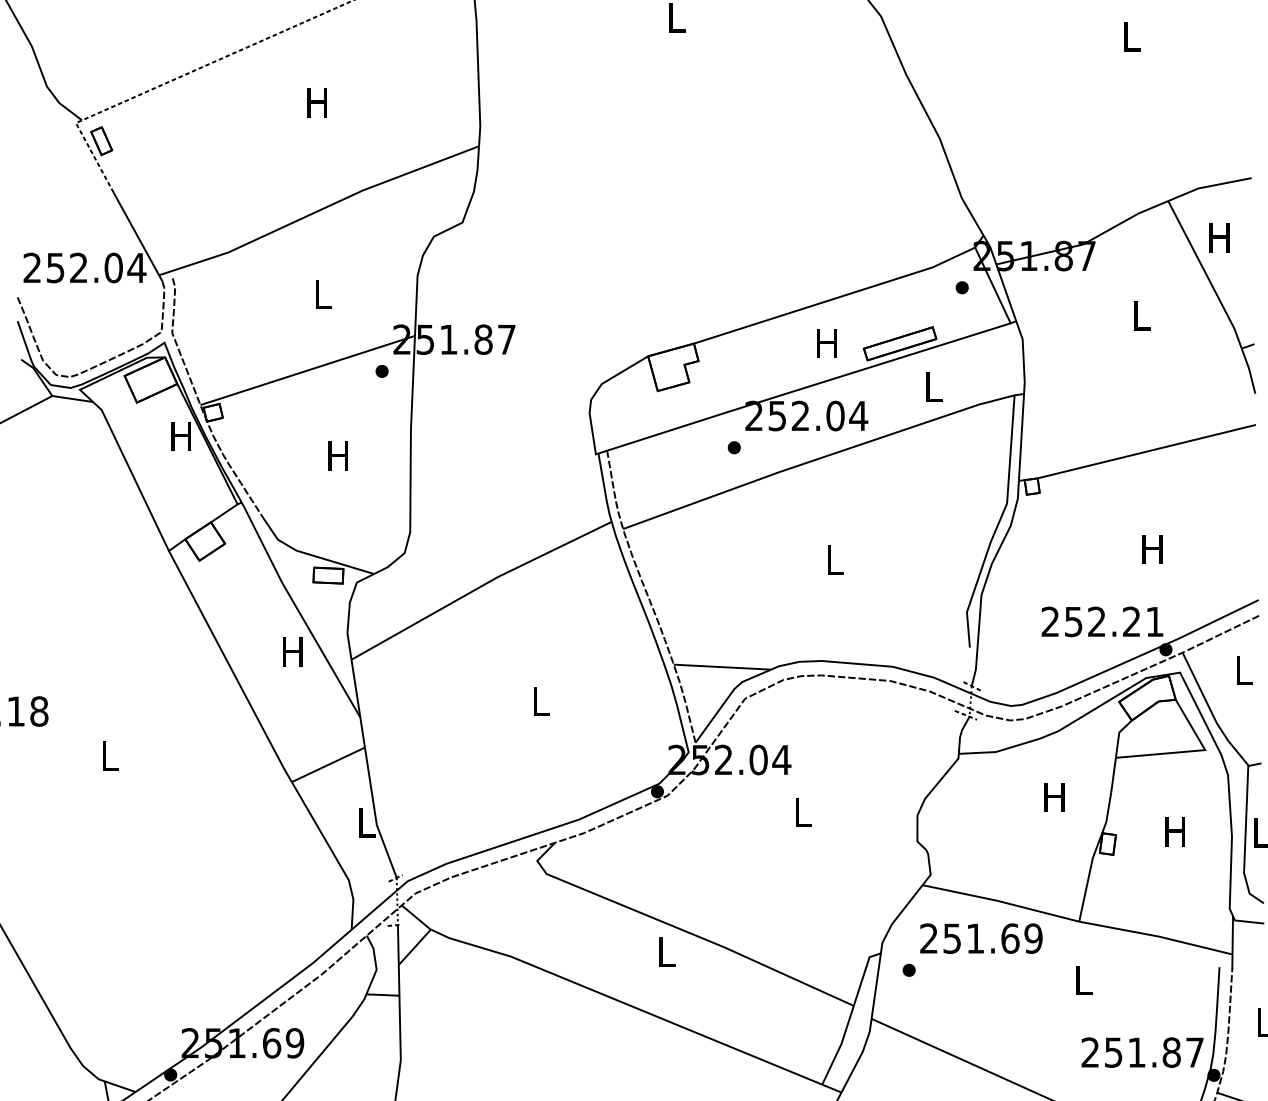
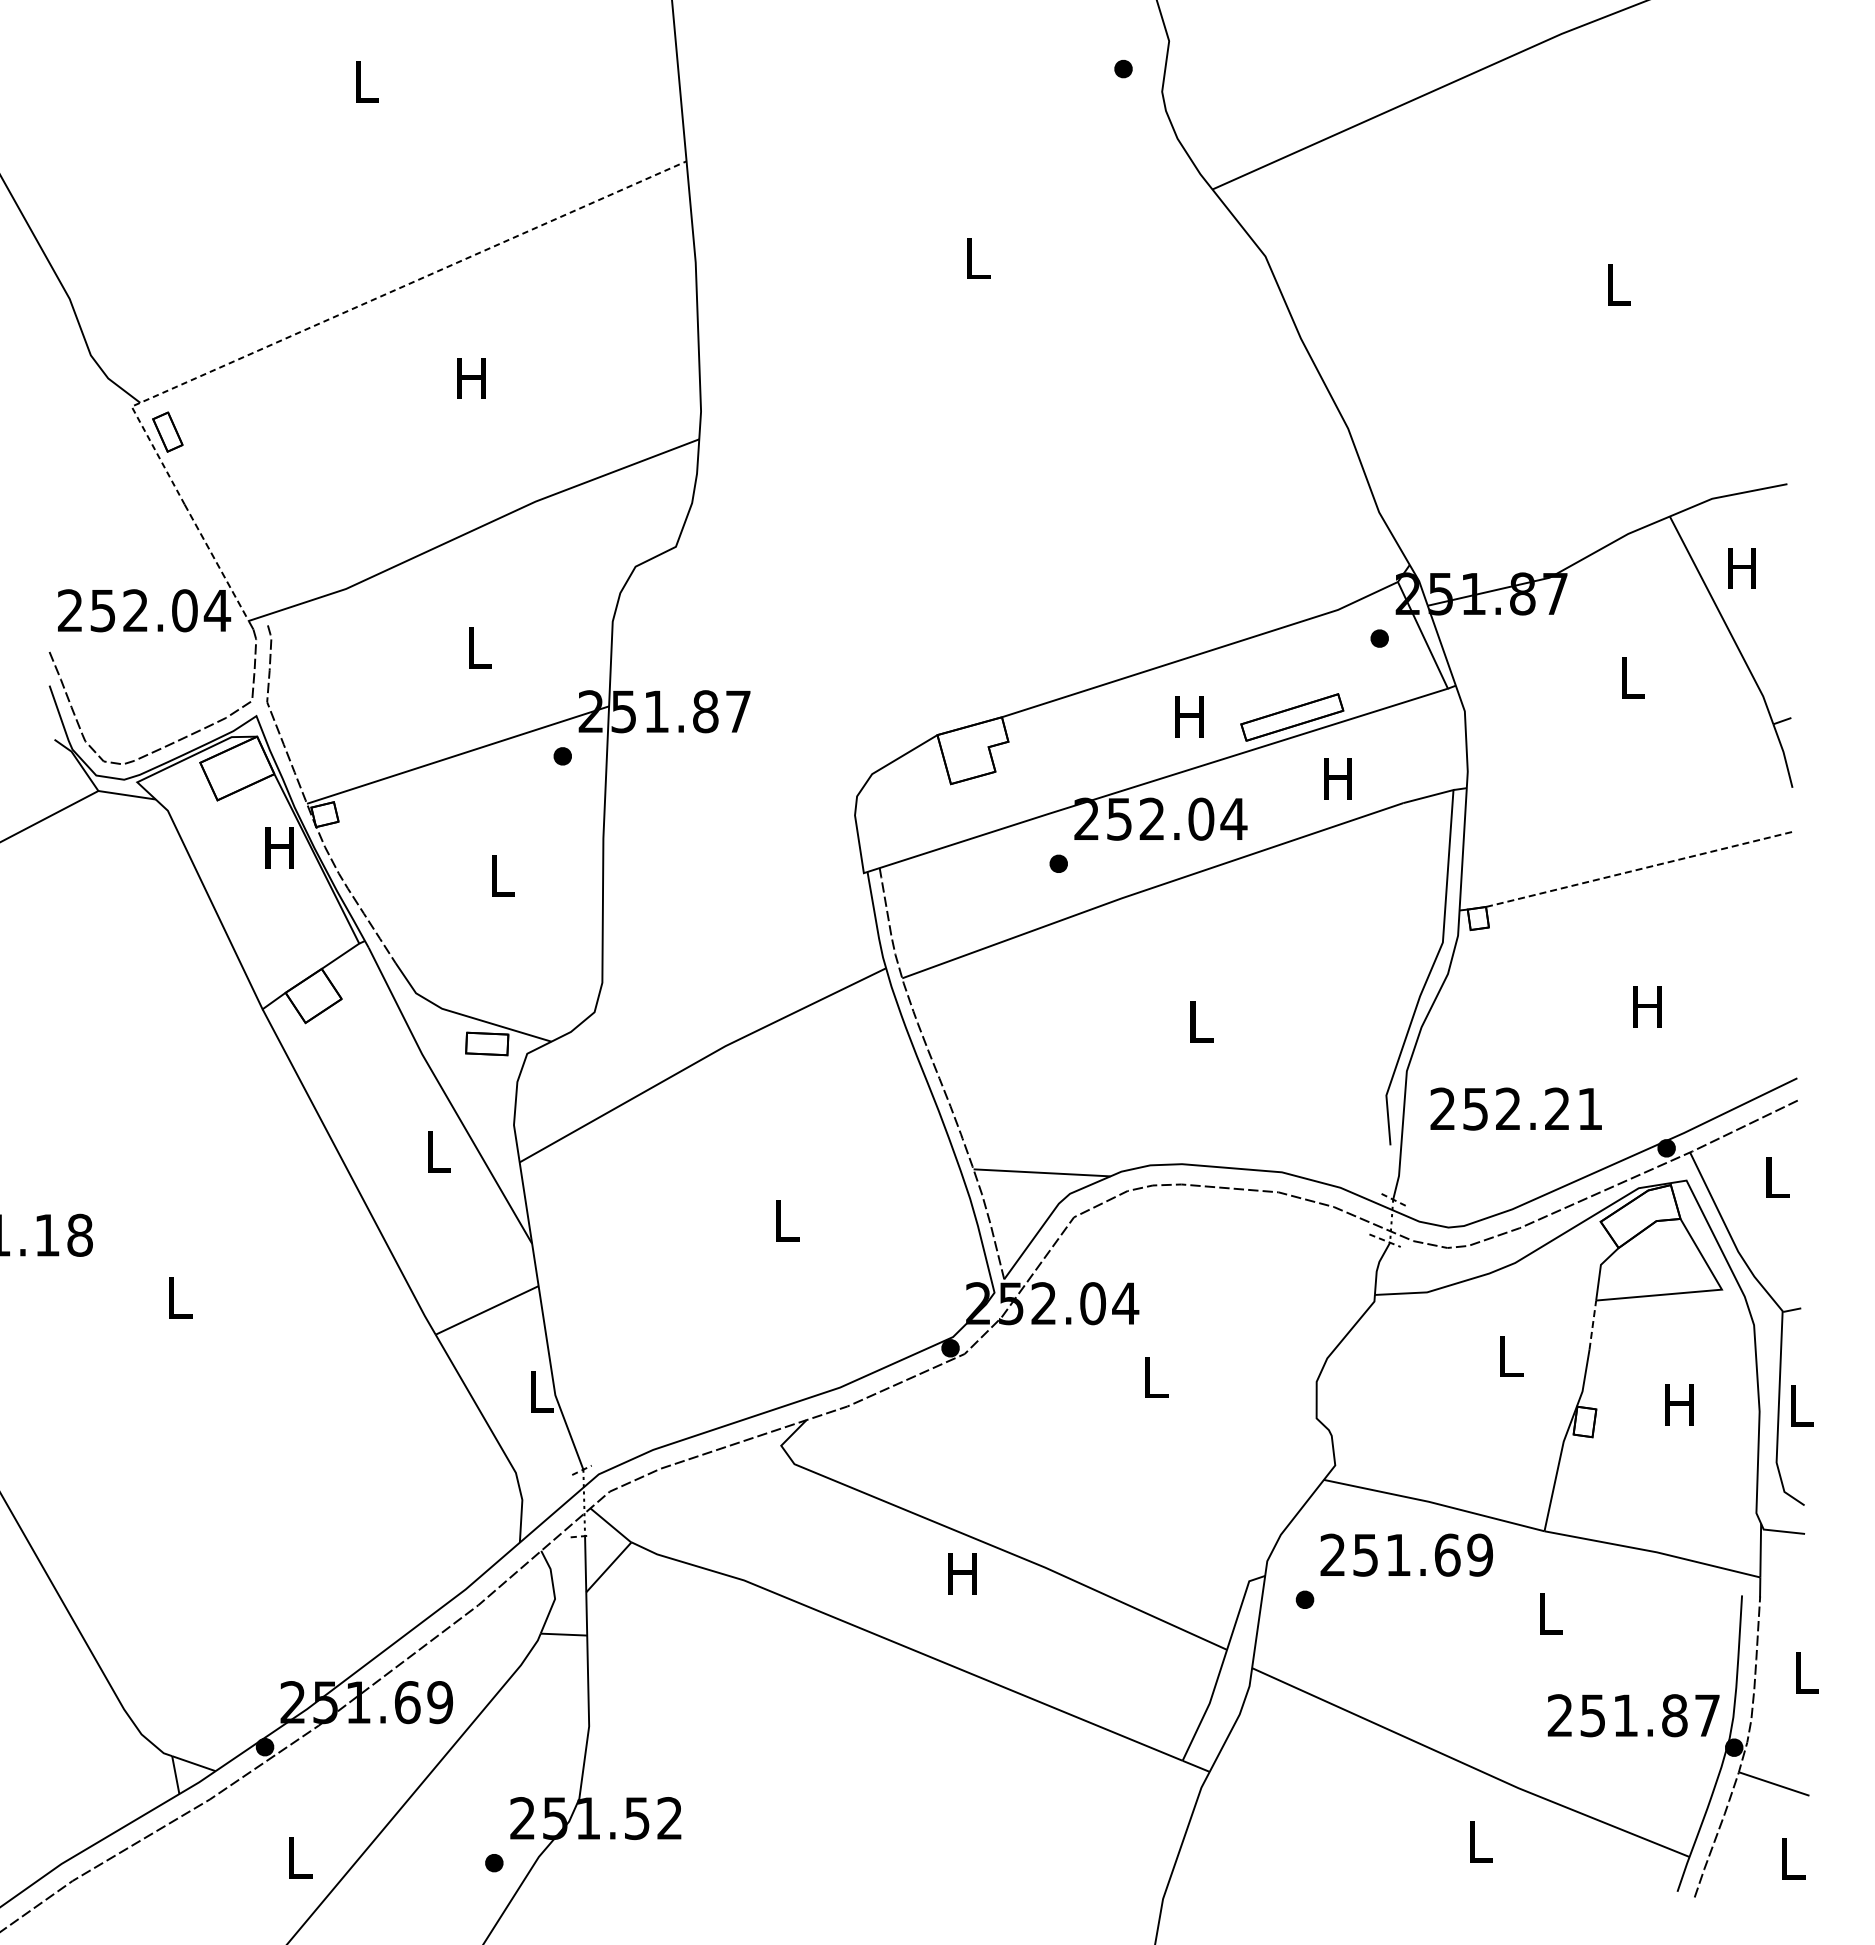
line: (136, 234) -> (216, 563), solid -> dashed
text: (932, 387) -> (1337, 778), L -> H
line: (1147, 451) -> (1640, 869), solid -> dashed
text: (337, 456) -> (500, 875), H -> L
text: (1101, 621) -> (1515, 1108), moved
text: (292, 651) -> (436, 1151), H -> L
line: (1113, 775) -> (1592, 1325), solid -> dashed
text: (1054, 797) -> (1509, 1356), H -> L
text: (665, 951) -> (962, 1573), L -> H

